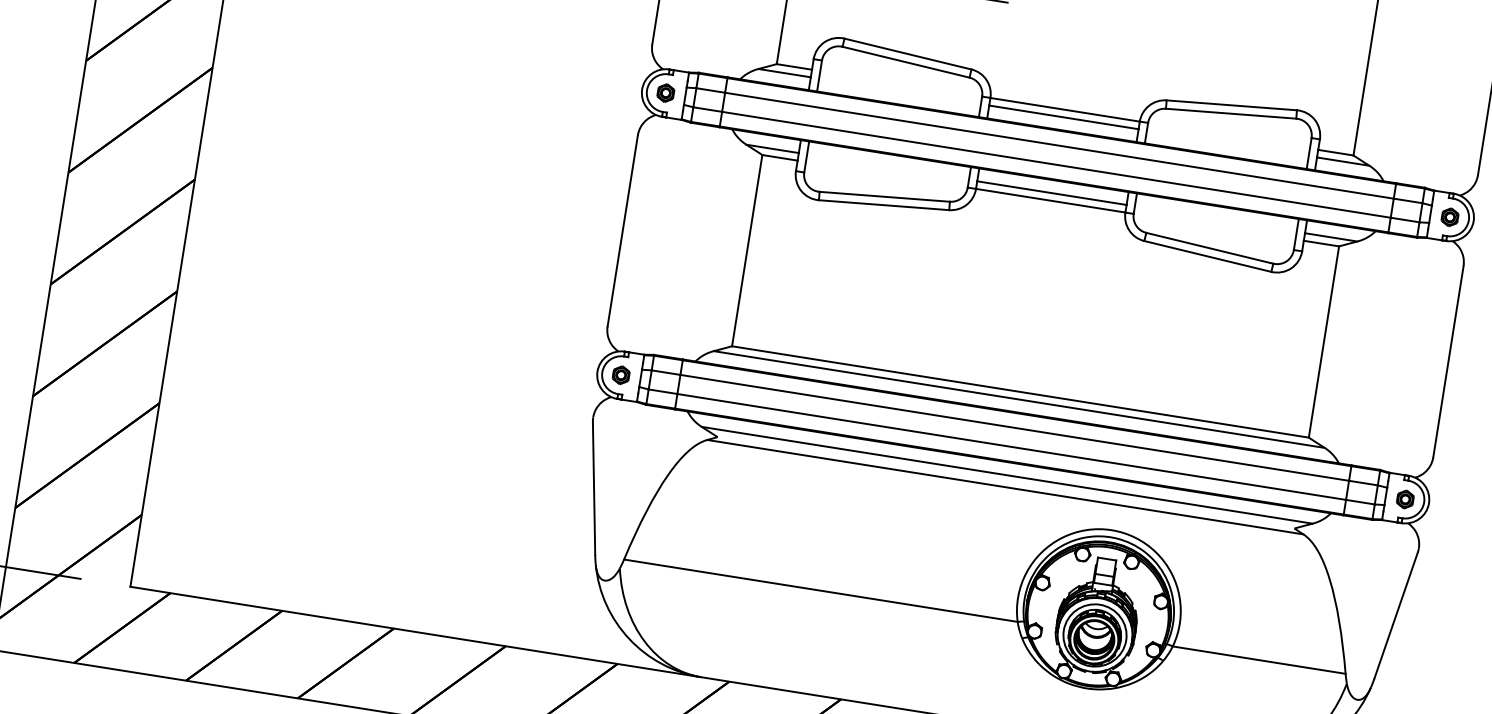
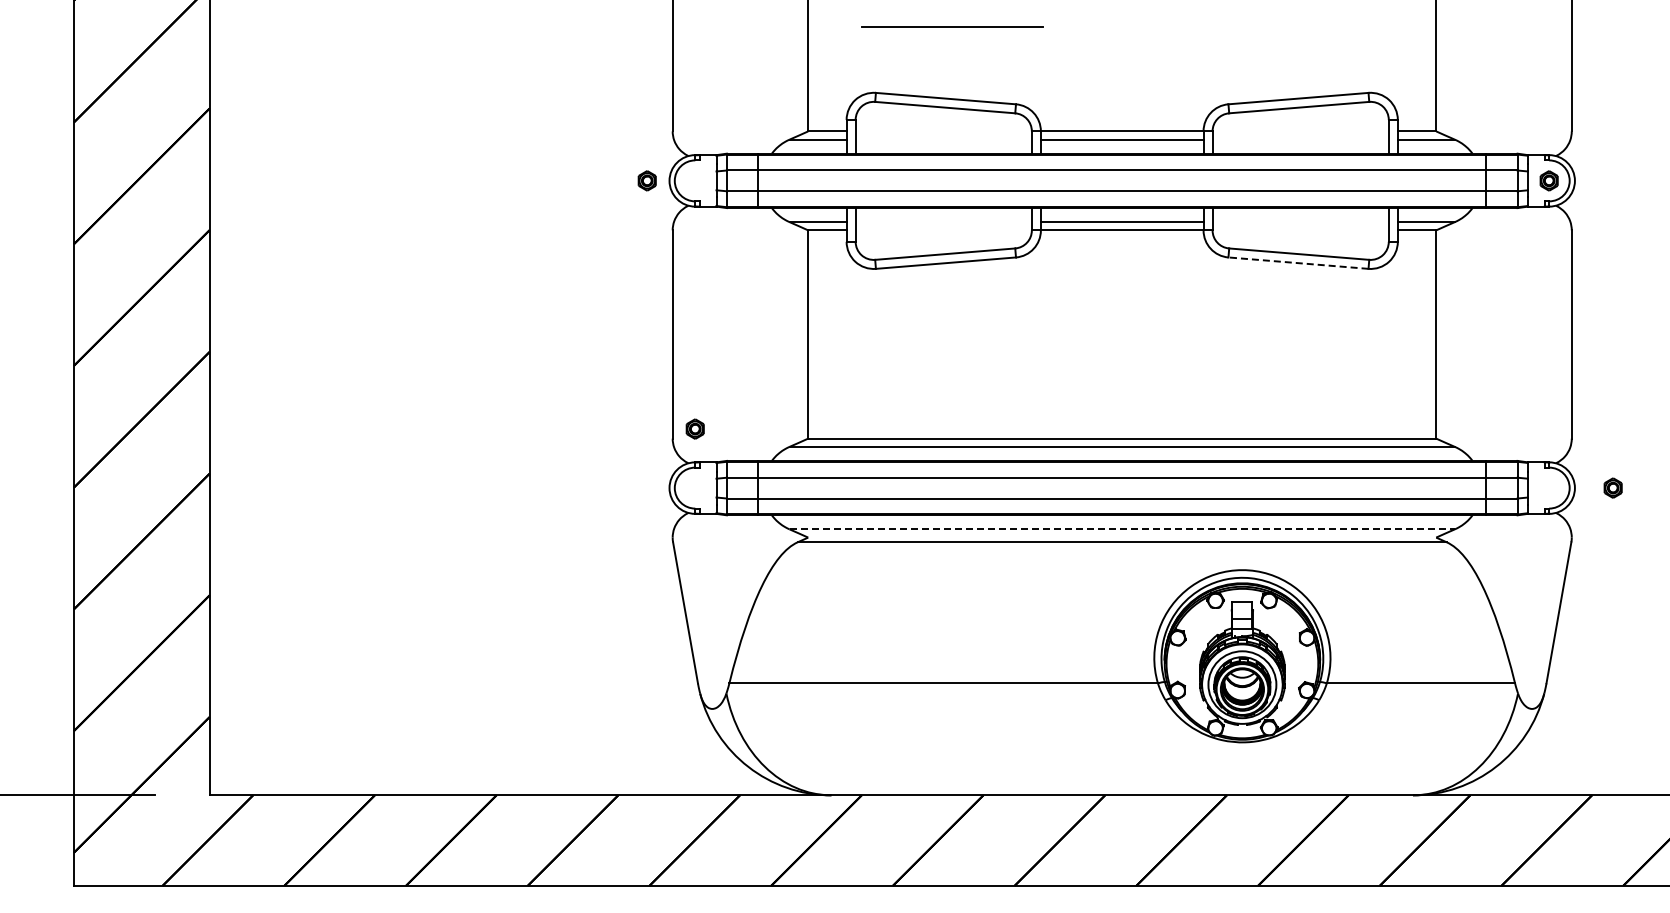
part: (665, 92) -> (646, 180), moved
line: (1207, 256) -> (1298, 263), solid -> dashed
part: (620, 374) -> (694, 428), moved
line: (1007, 475) -> (1122, 529), solid -> dashed
part: (1404, 498) -> (1612, 487), moved

